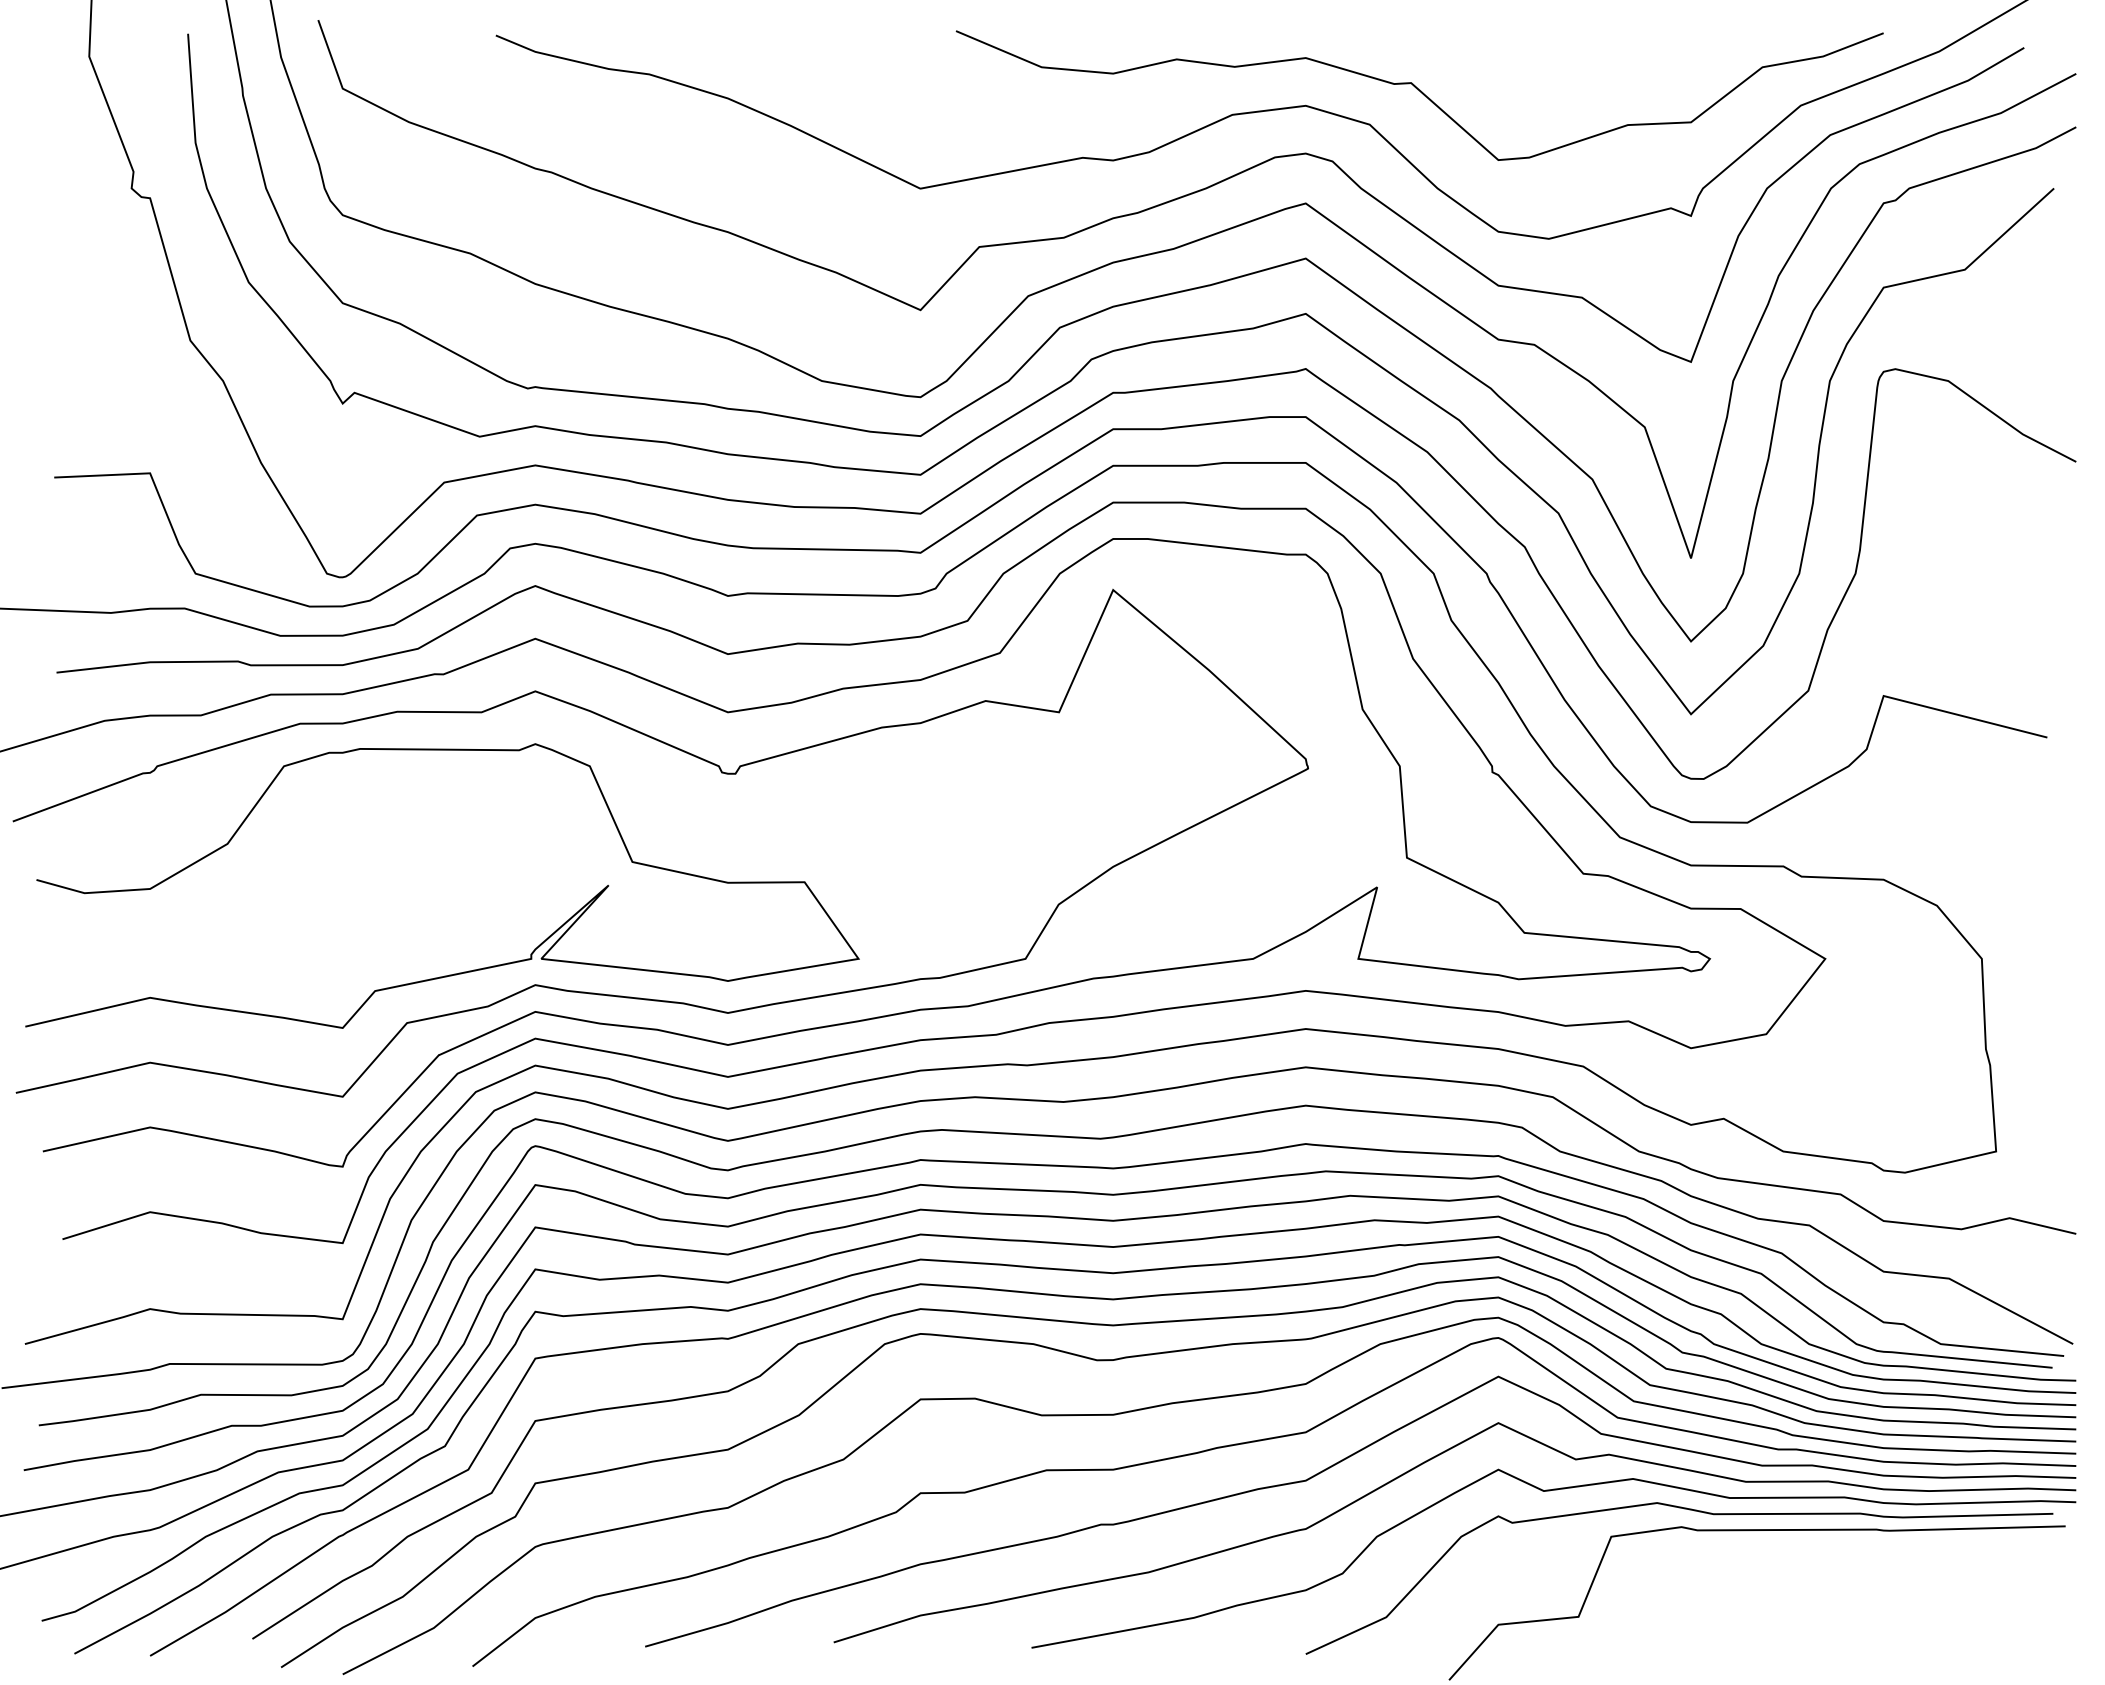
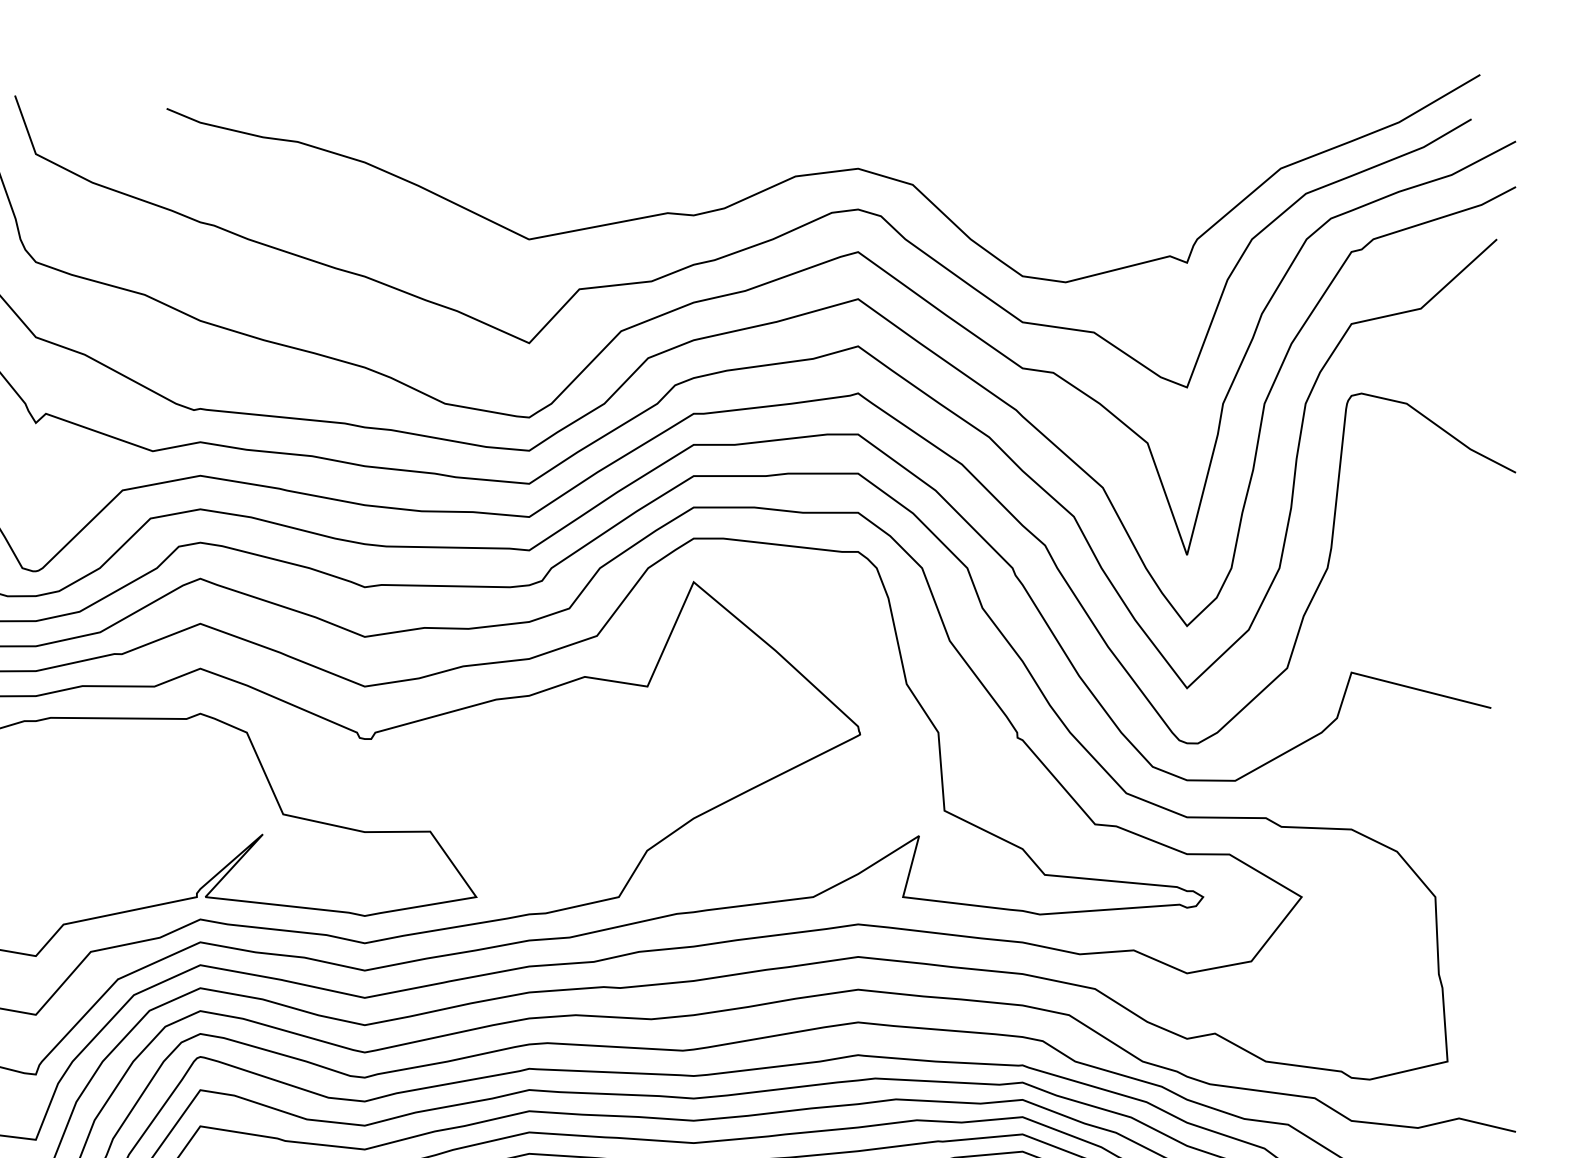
curve: (1421, 93) -> (956, 158), removed

